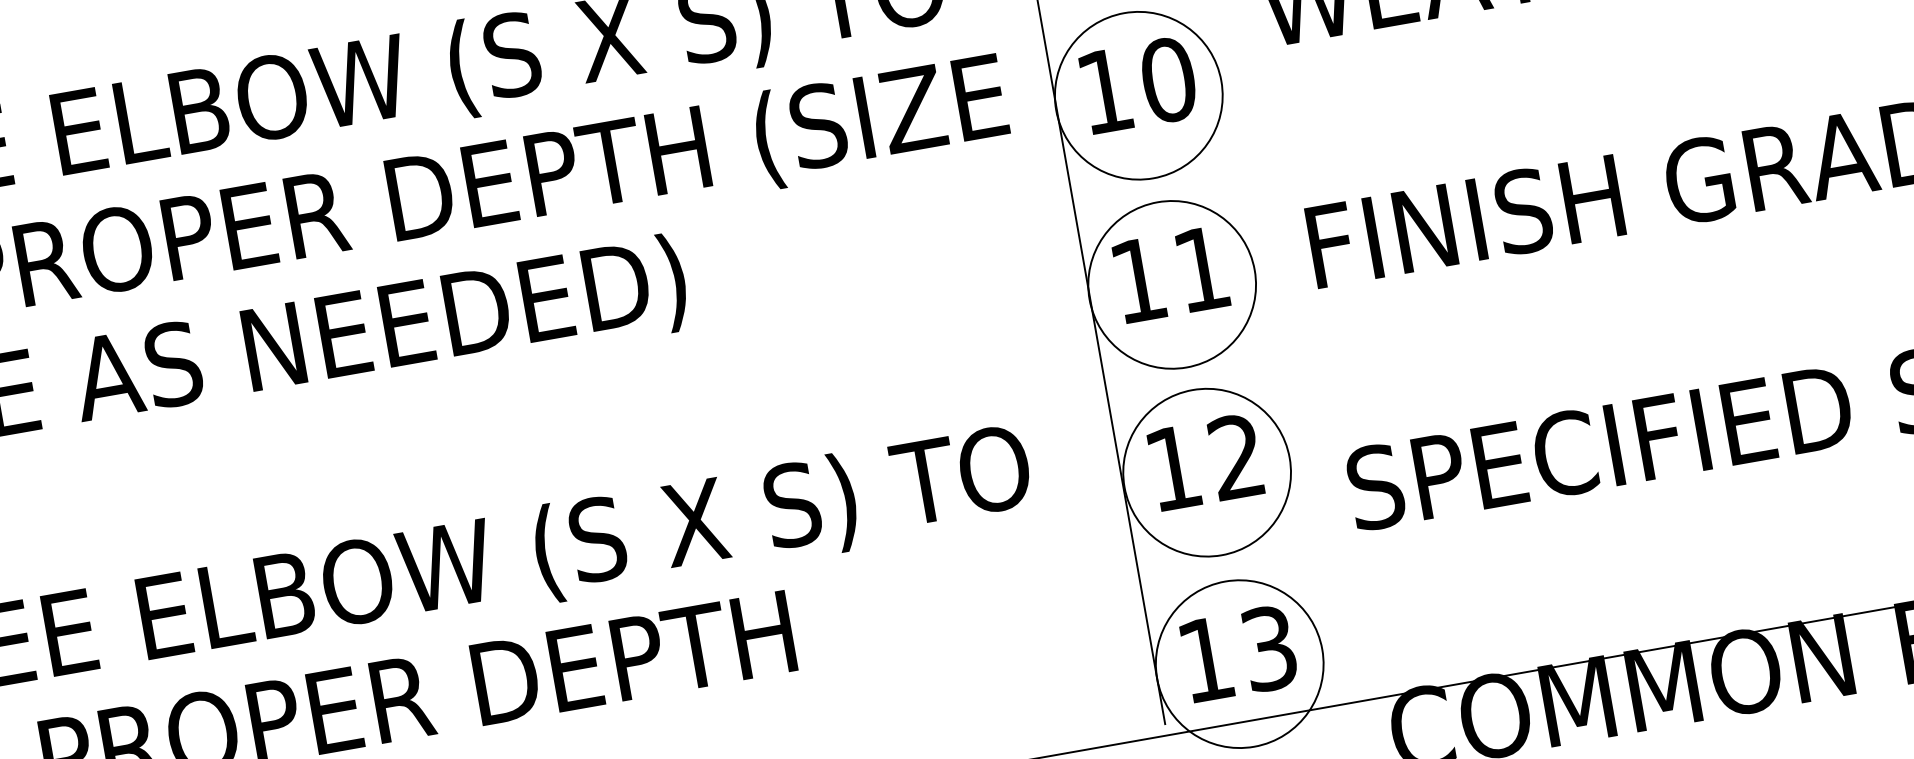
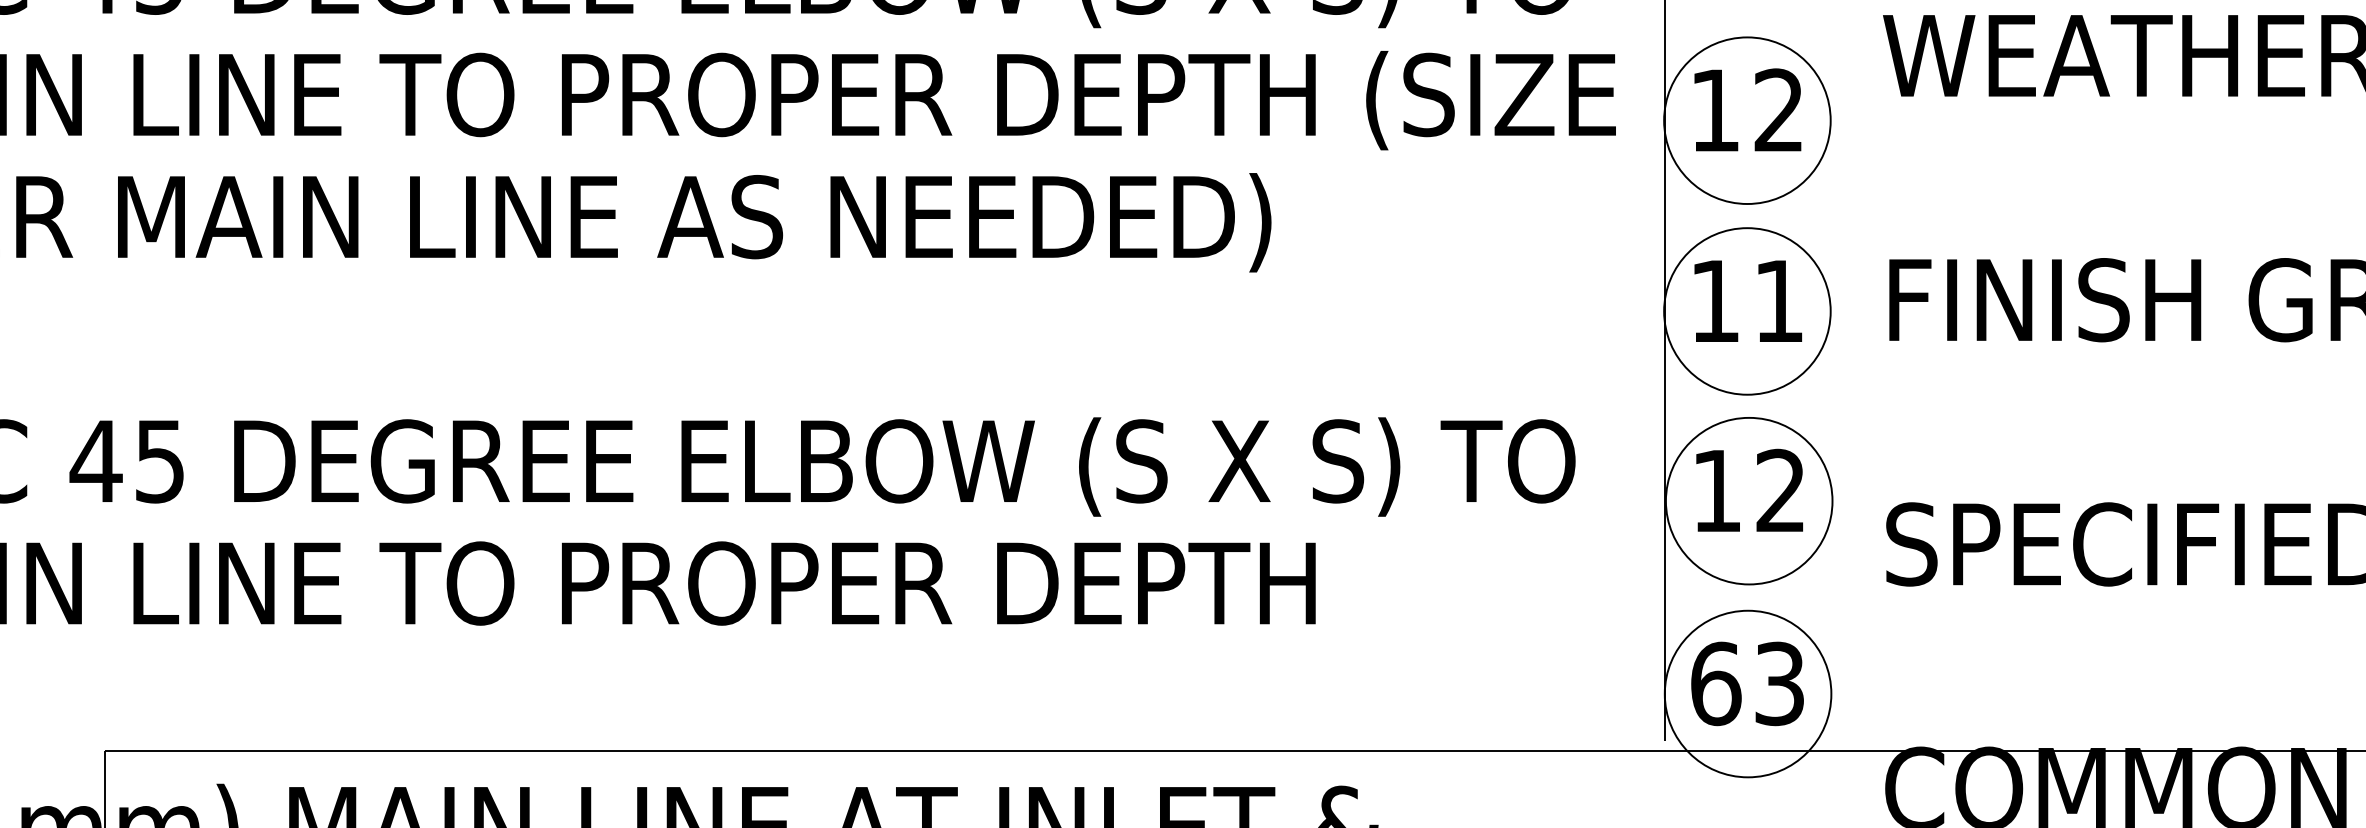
text: (1168, 80) -> (1779, 110), 10 -> 12
text: (1206, 659) -> (1716, 683), 13 -> 63

